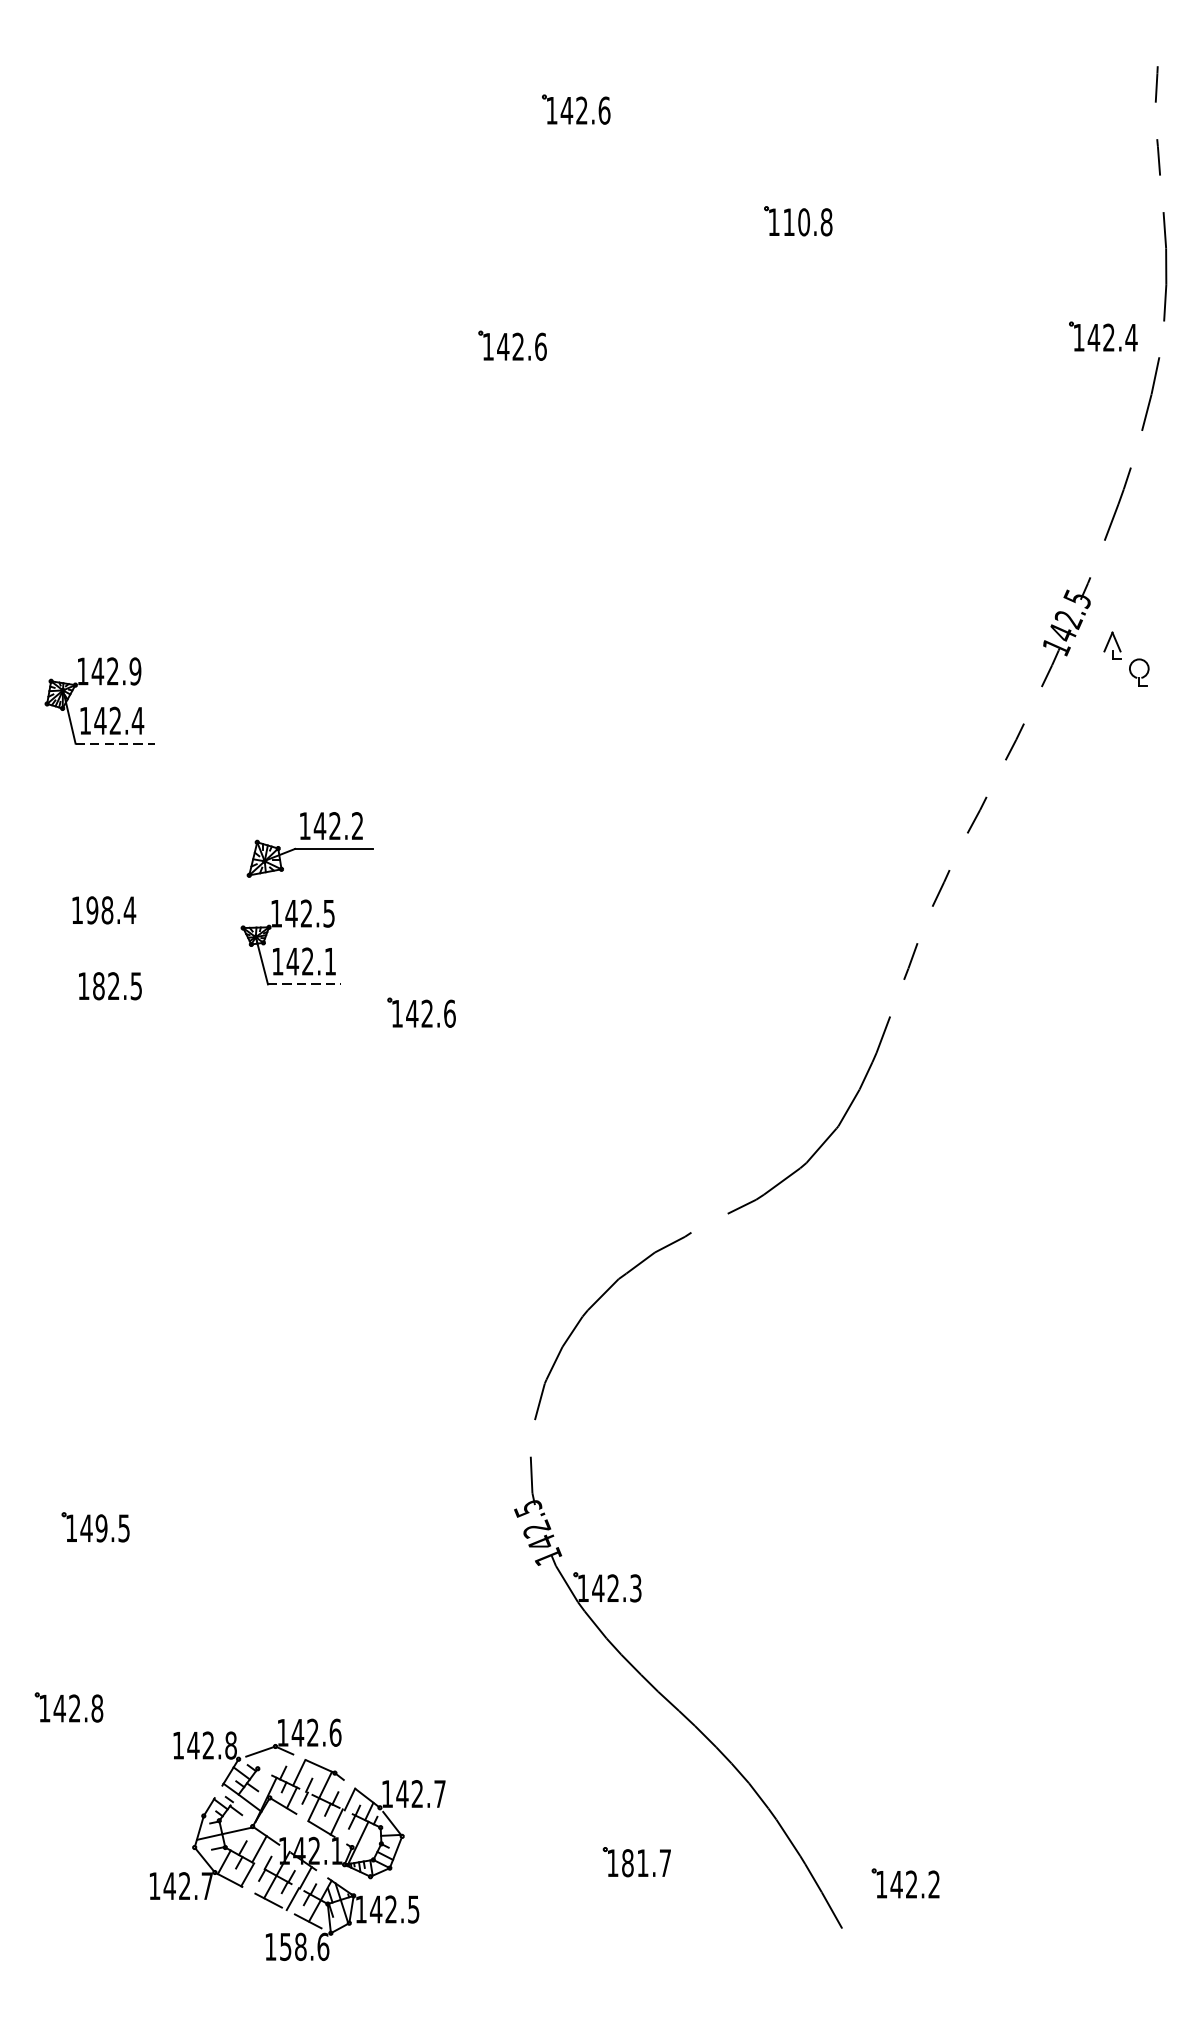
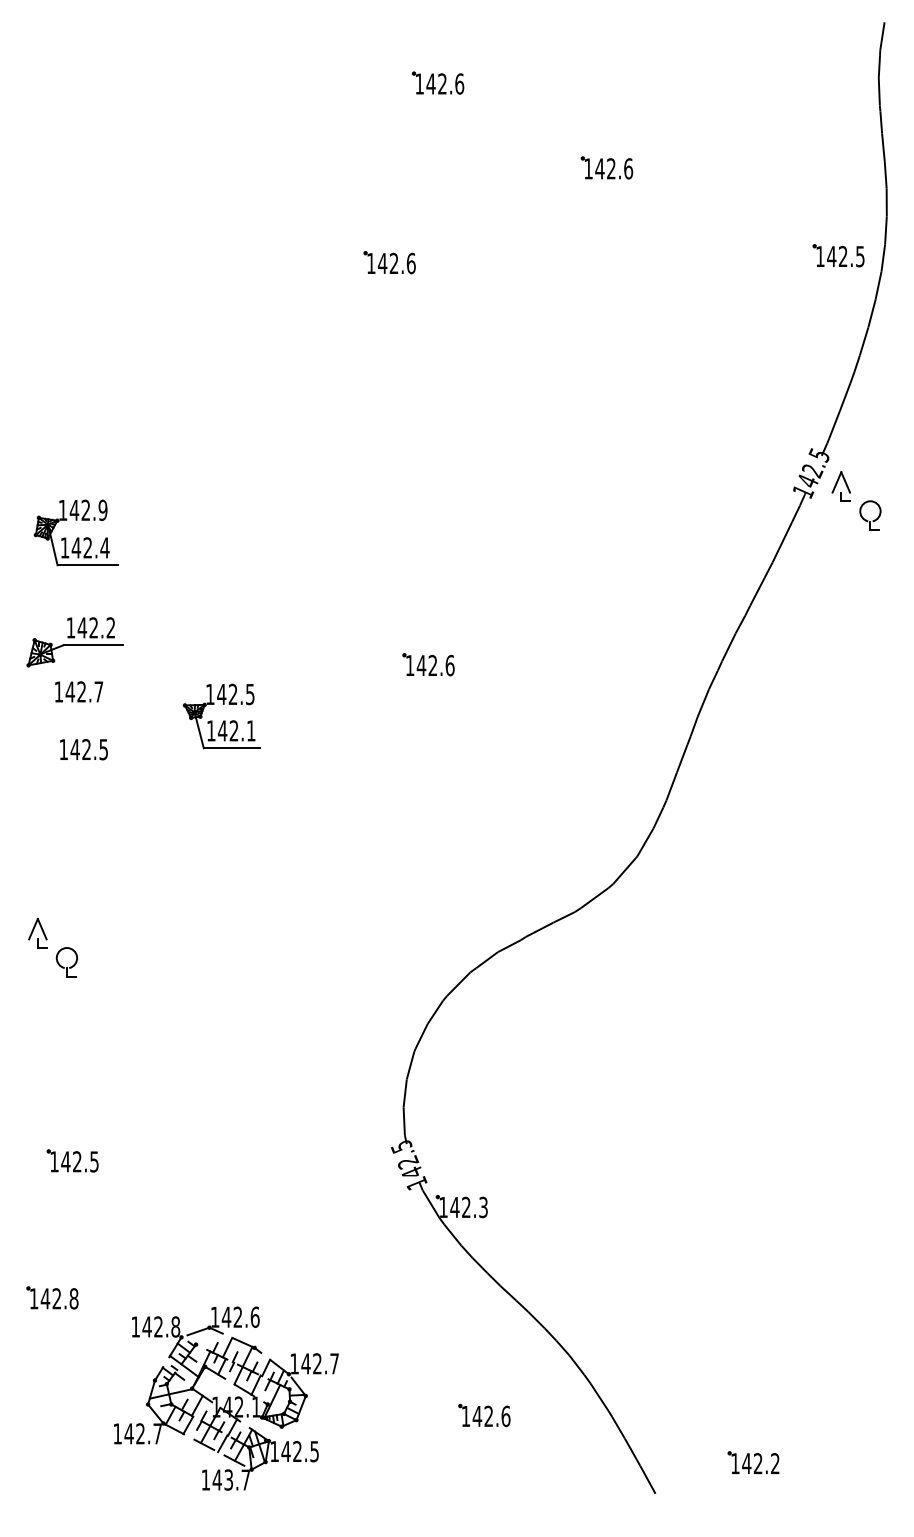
line: (1160, 48) -> (882, 36), added
line: (1155, 120) -> (878, 91), added
line: (1161, 194) -> (883, 147), added
text: (808, 221) -> (614, 168), 110.8 -> 142.6
text: (1131, 337) -> (860, 256), 142.4 -> 142.5
line: (1161, 338) -> (883, 257), added
line: (1135, 449) -> (863, 341), added
line: (1097, 558) -> (834, 424), added
part: (1126, 658) -> (856, 500), size x1.43
line: (1033, 705) -> (785, 536), added
line: (116, 743) -> (88, 565), dashed -> solid
line: (996, 778) -> (757, 591), added
part: (309, 845) -> (74, 642), moved
line: (958, 851) -> (728, 647), added
text: (111, 909) -> (84, 691), 198.4 -> 142.7
line: (925, 924) -> (703, 702), added
line: (304, 984) -> (231, 748), dashed -> solid
text: (97, 986) -> (74, 749), 182.5 -> 142.5
line: (896, 997) -> (681, 758), added
part: (421, 1012) -> (428, 664), moved
line: (709, 1222) -> (539, 929), added
part: (70, 1246) -> (53, 947), added
line: (531, 1438) -> (404, 1093), added
text: (100, 1527) -> (76, 1161), 149.5 -> 142.5
text: (646, 1863) -> (491, 1416), 181.7 -> 142.6
part: (905, 1883) -> (753, 1462), moved
text: (304, 1946) -> (231, 1479), 158.6 -> 143.7
line: (851, 1946) -> (647, 1479), added

